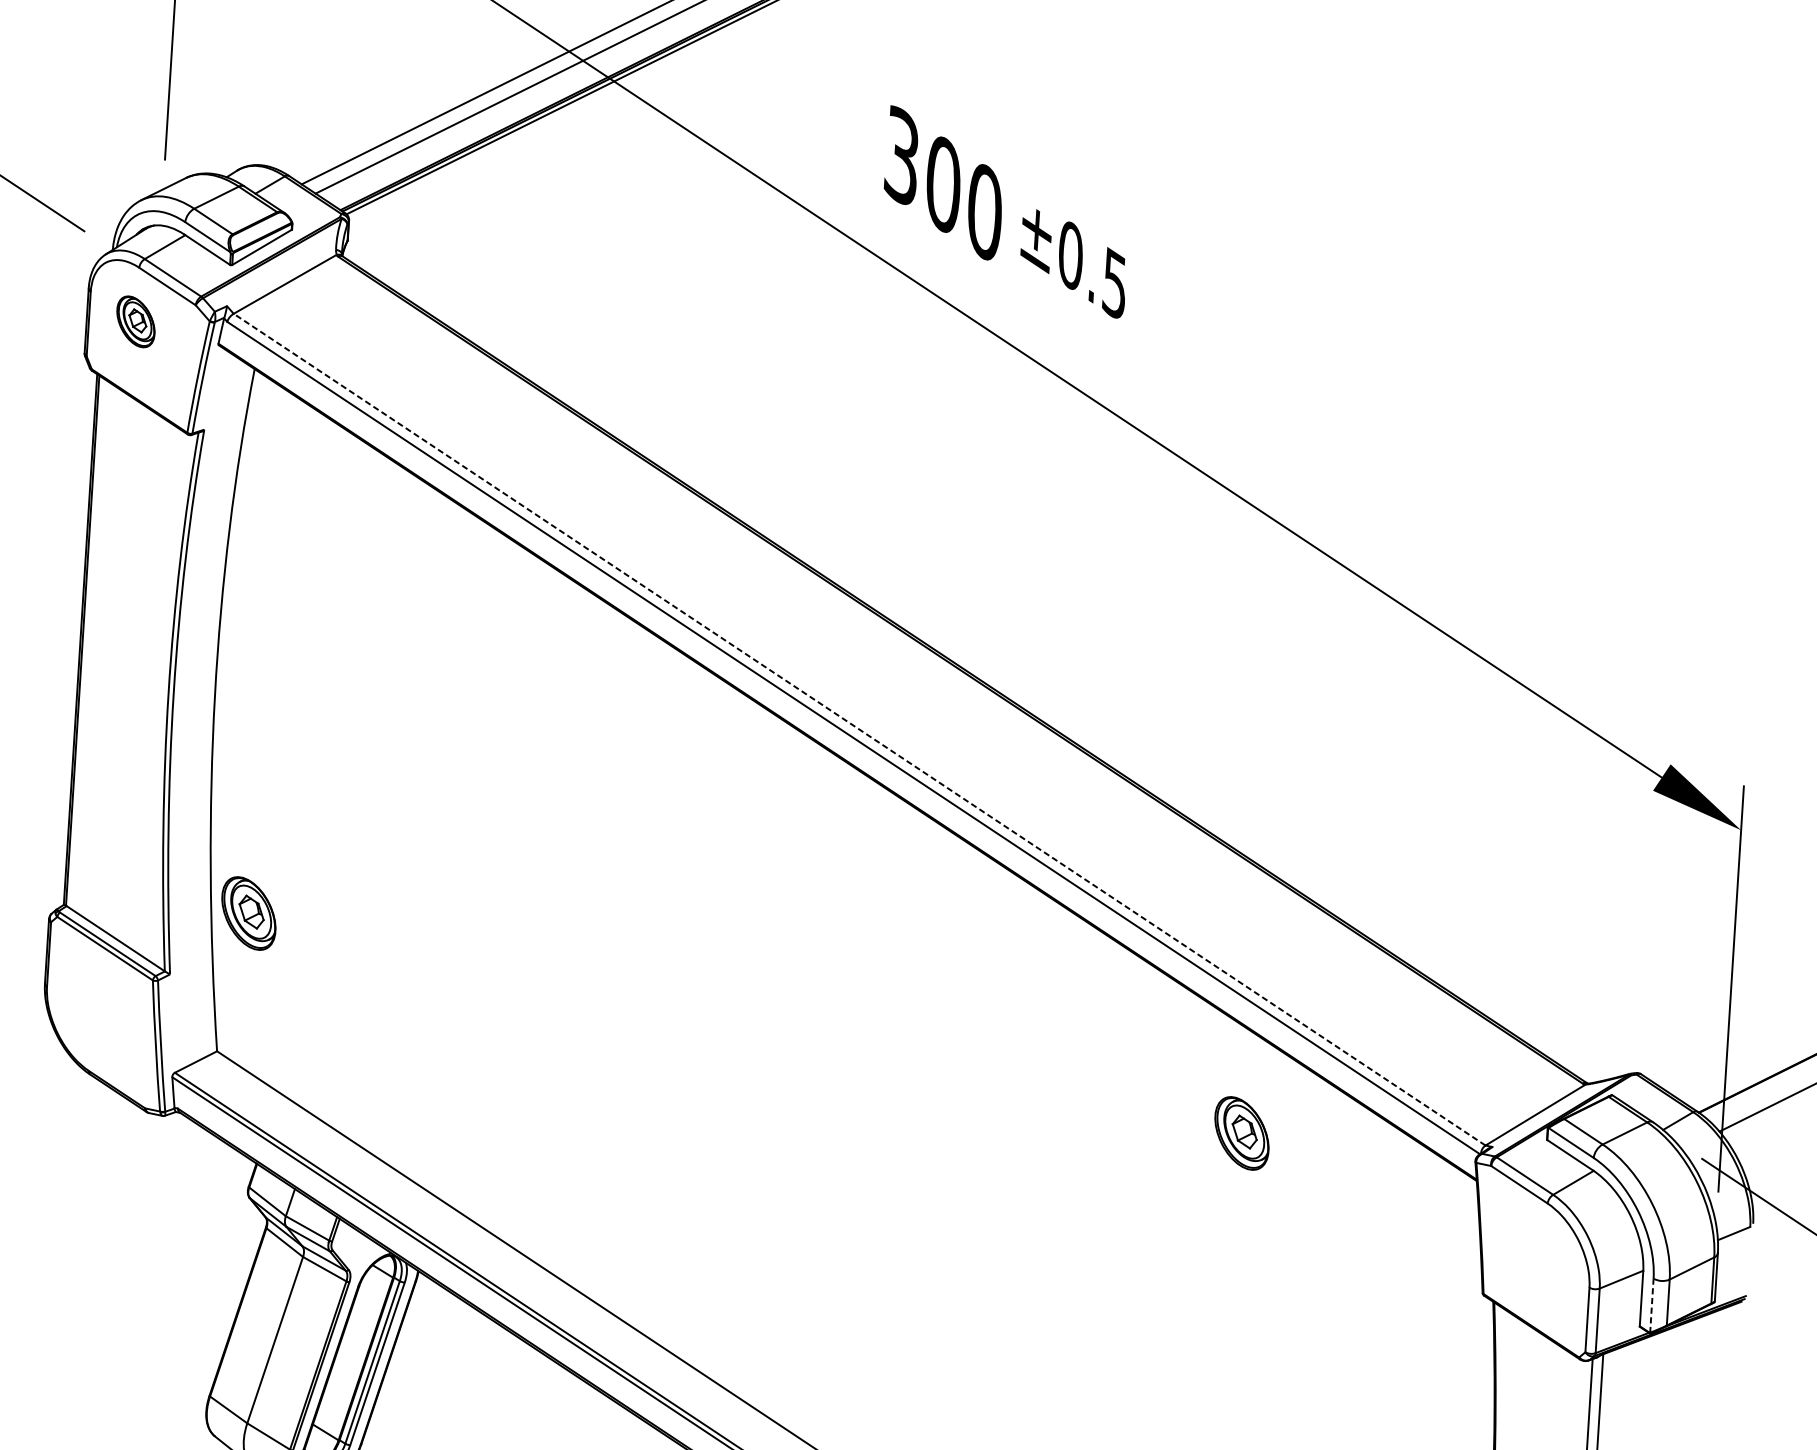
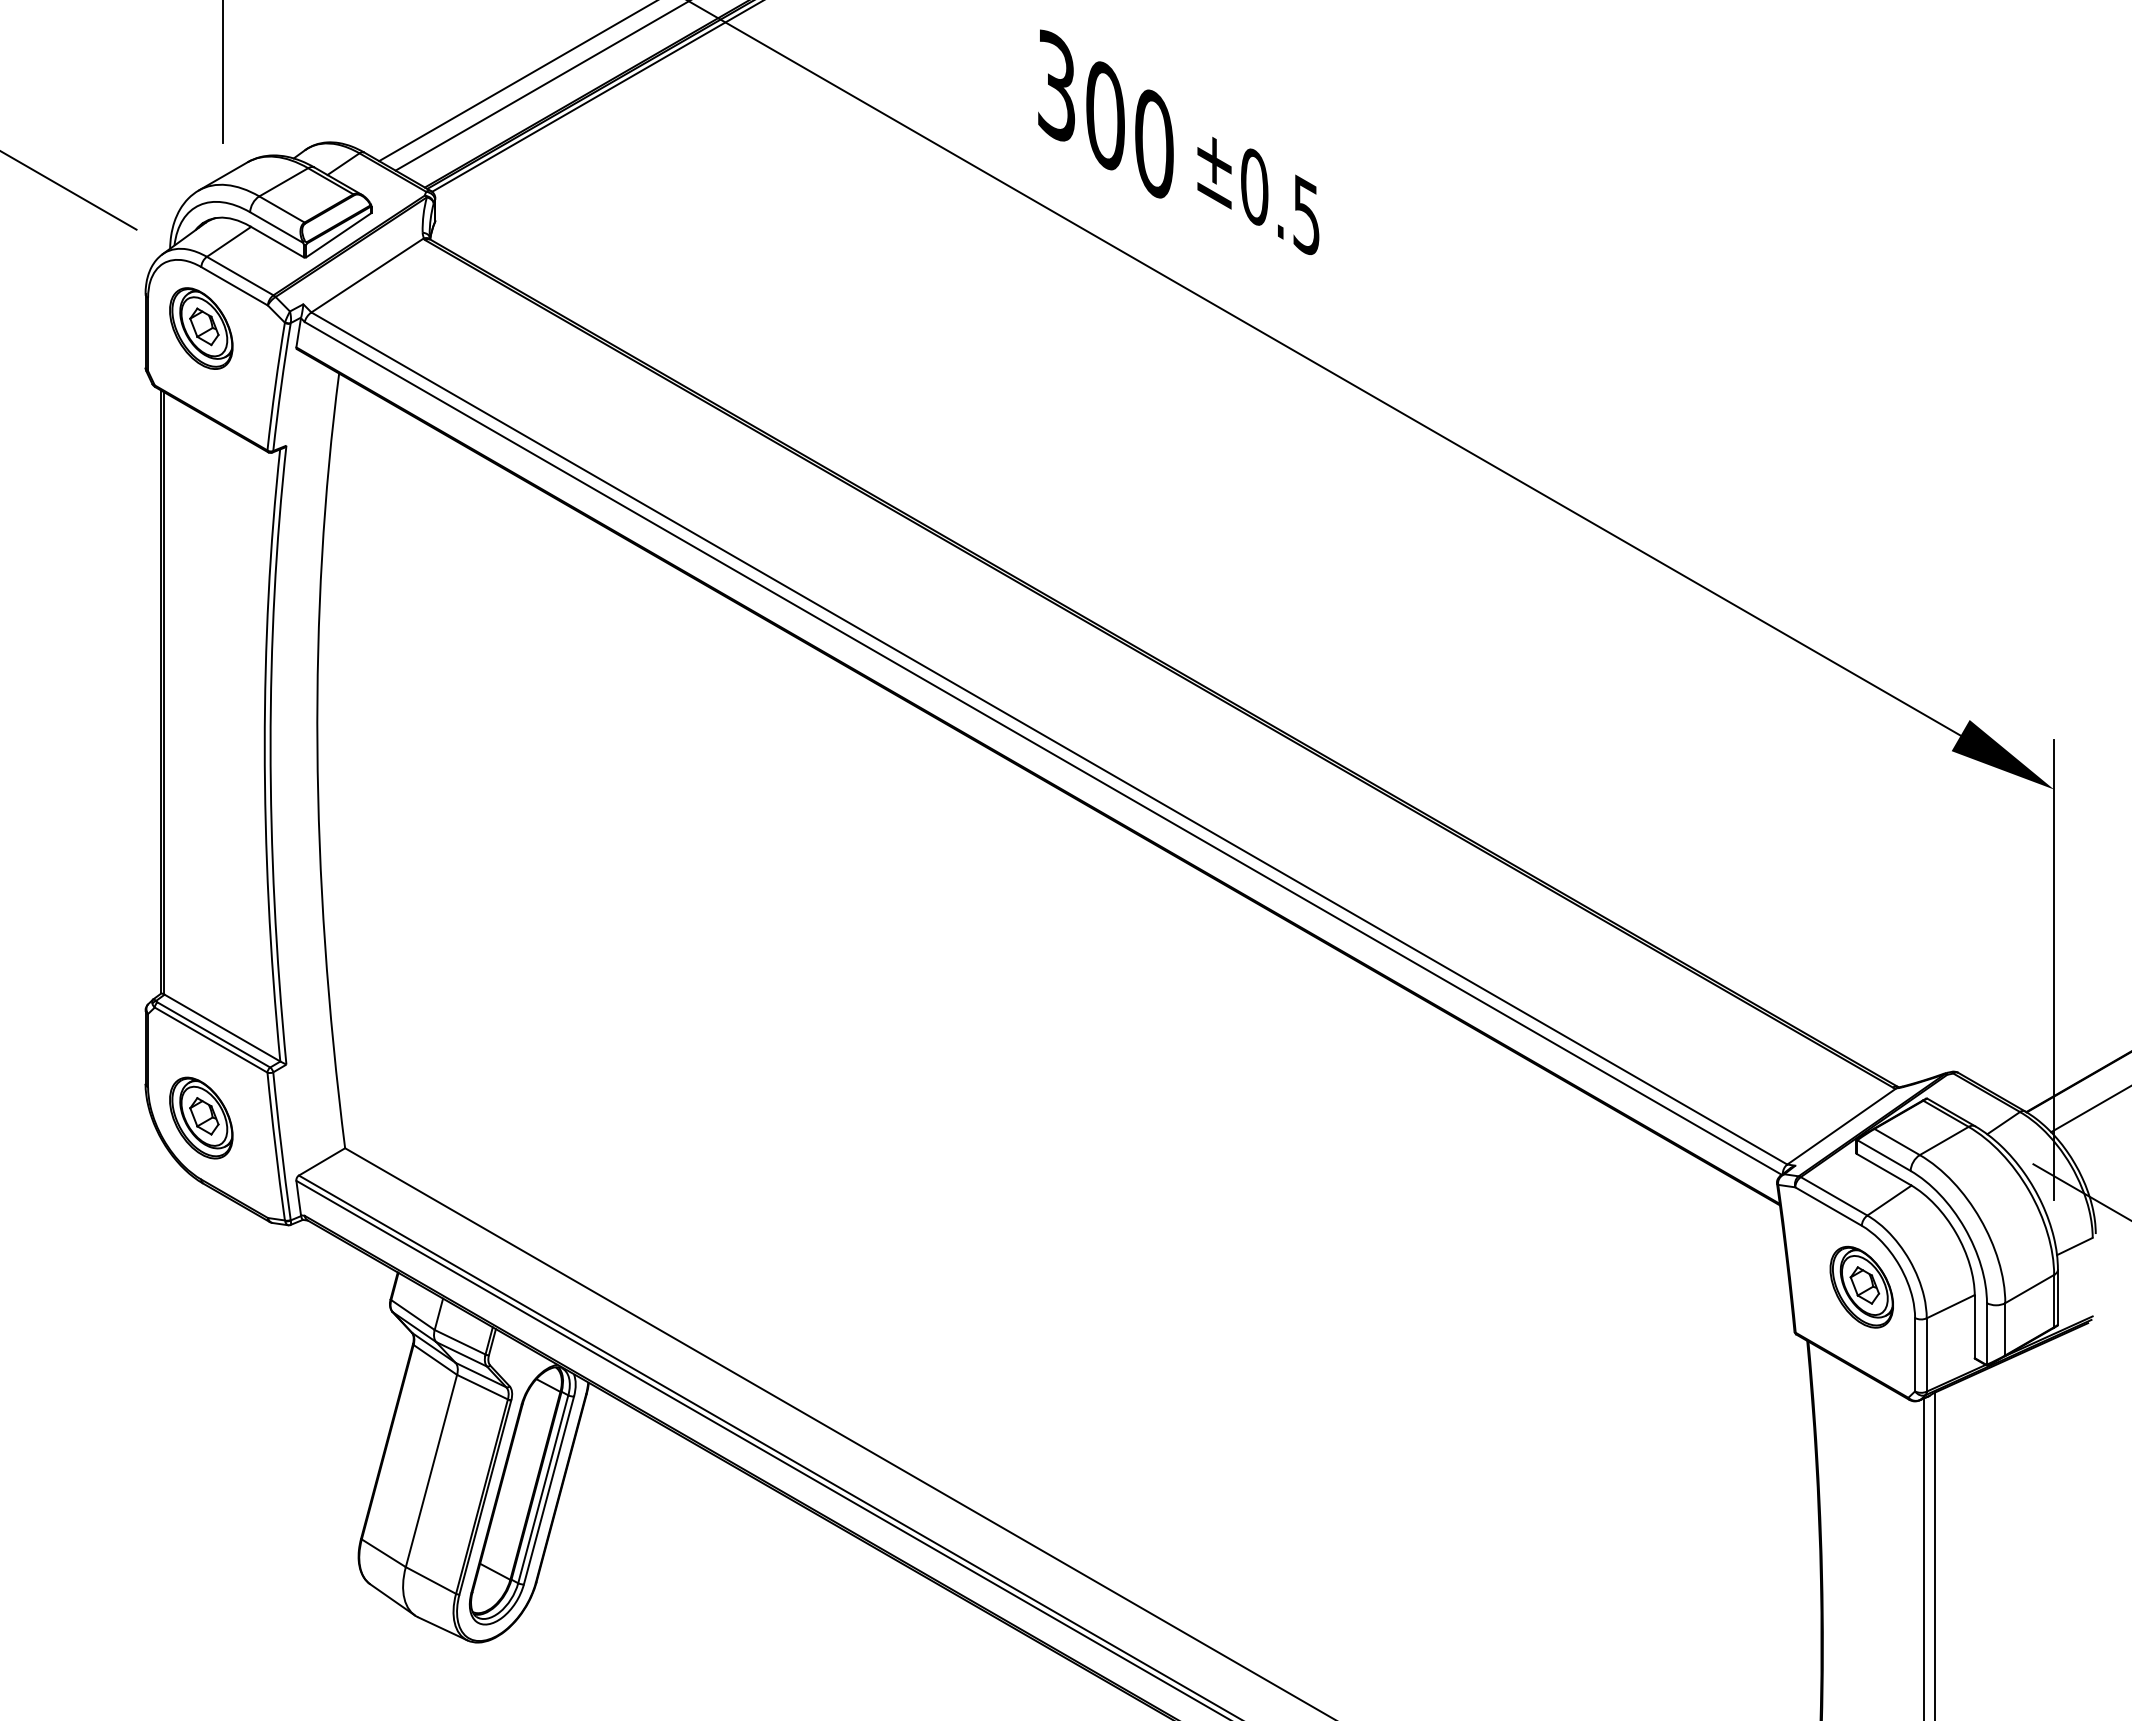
part: (136, 321) -> (201, 328), size x1.43
line: (858, 729) -> (1048, 738), dashed -> solid
part: (249, 913) -> (201, 1117), moved
part: (1241, 1132) -> (1861, 1286), moved
line: (1651, 1305) -> (1986, 1333), dashed -> solid

